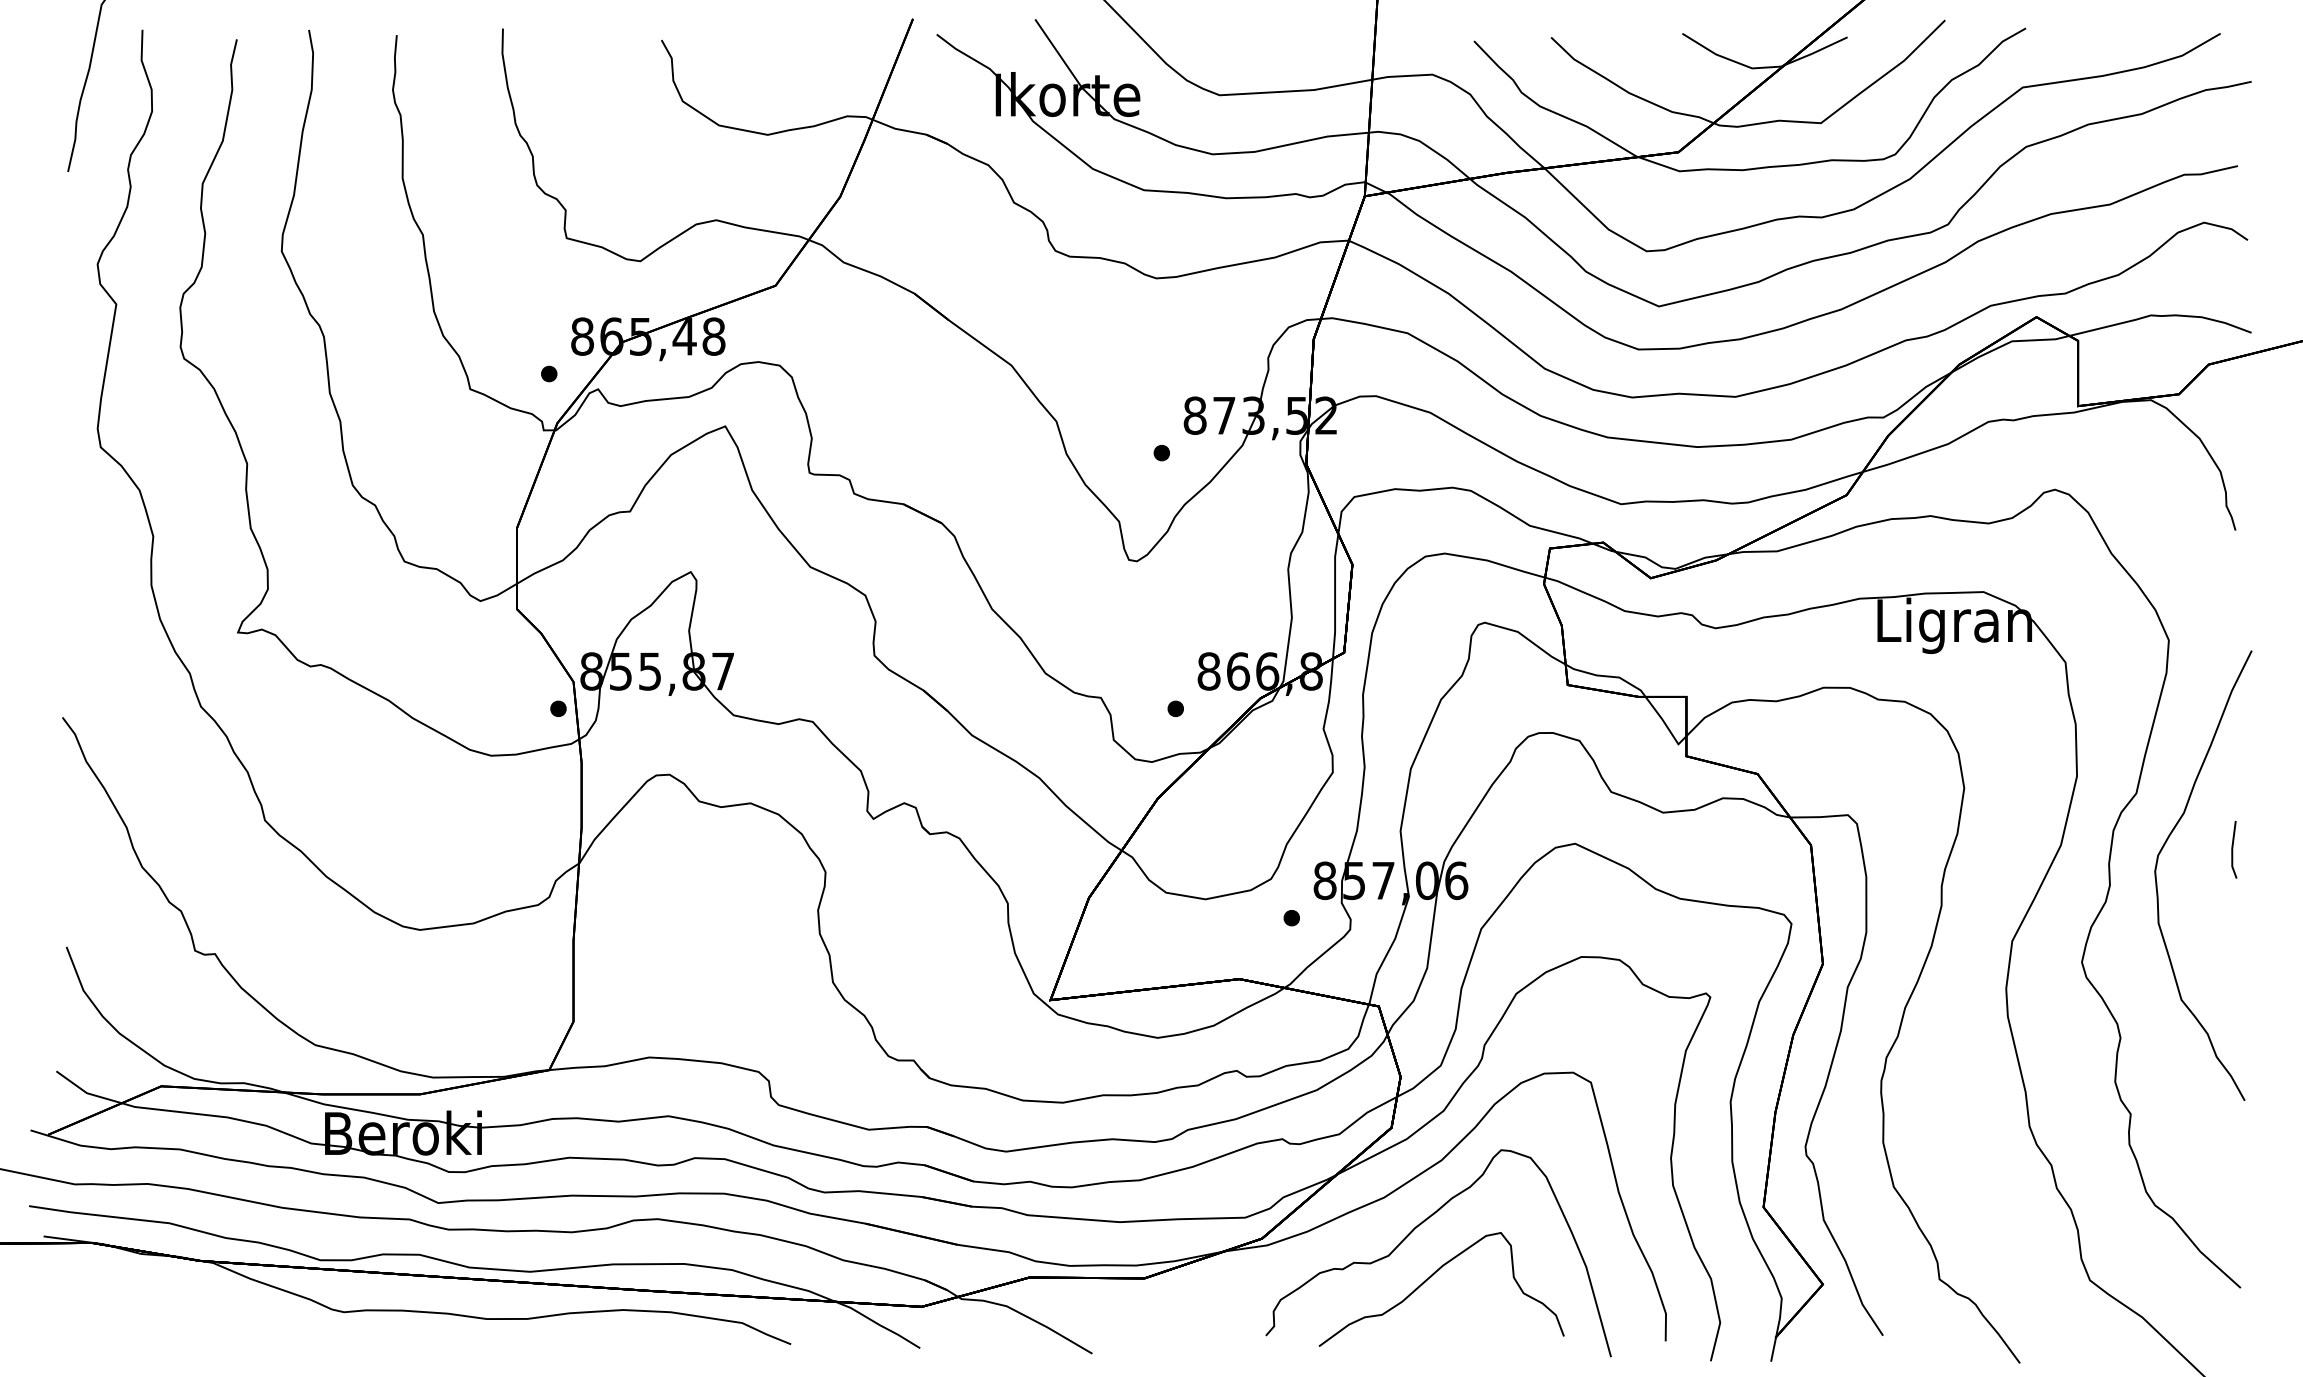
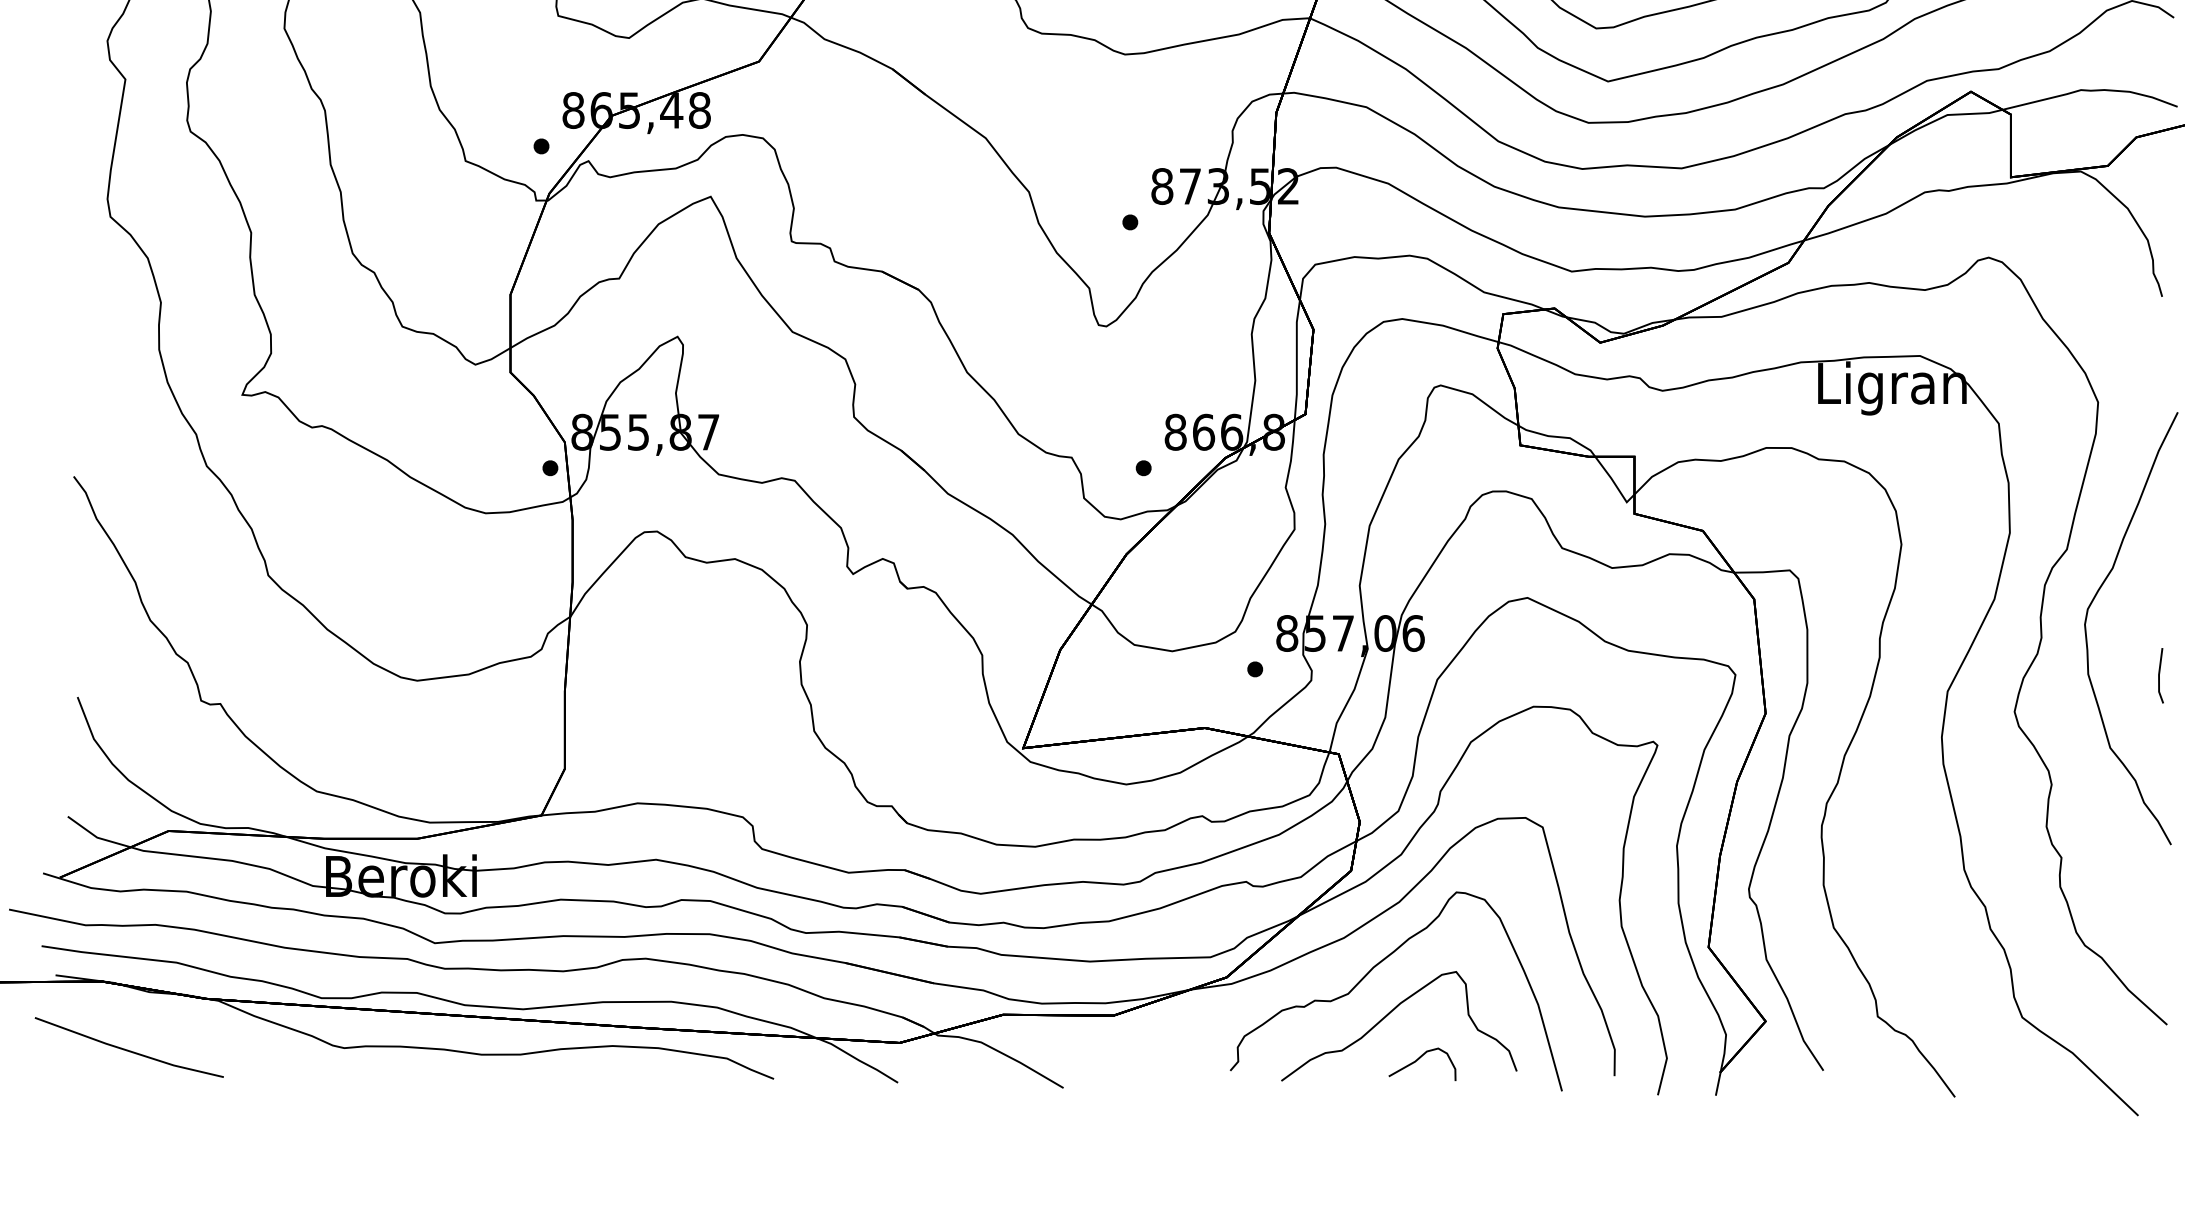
line: (2233, 849) -> (2160, 675), moved
line: (118, 1313) -> (127, 1049), added
curve: (1463, 1323) -> (1420, 1058), added

